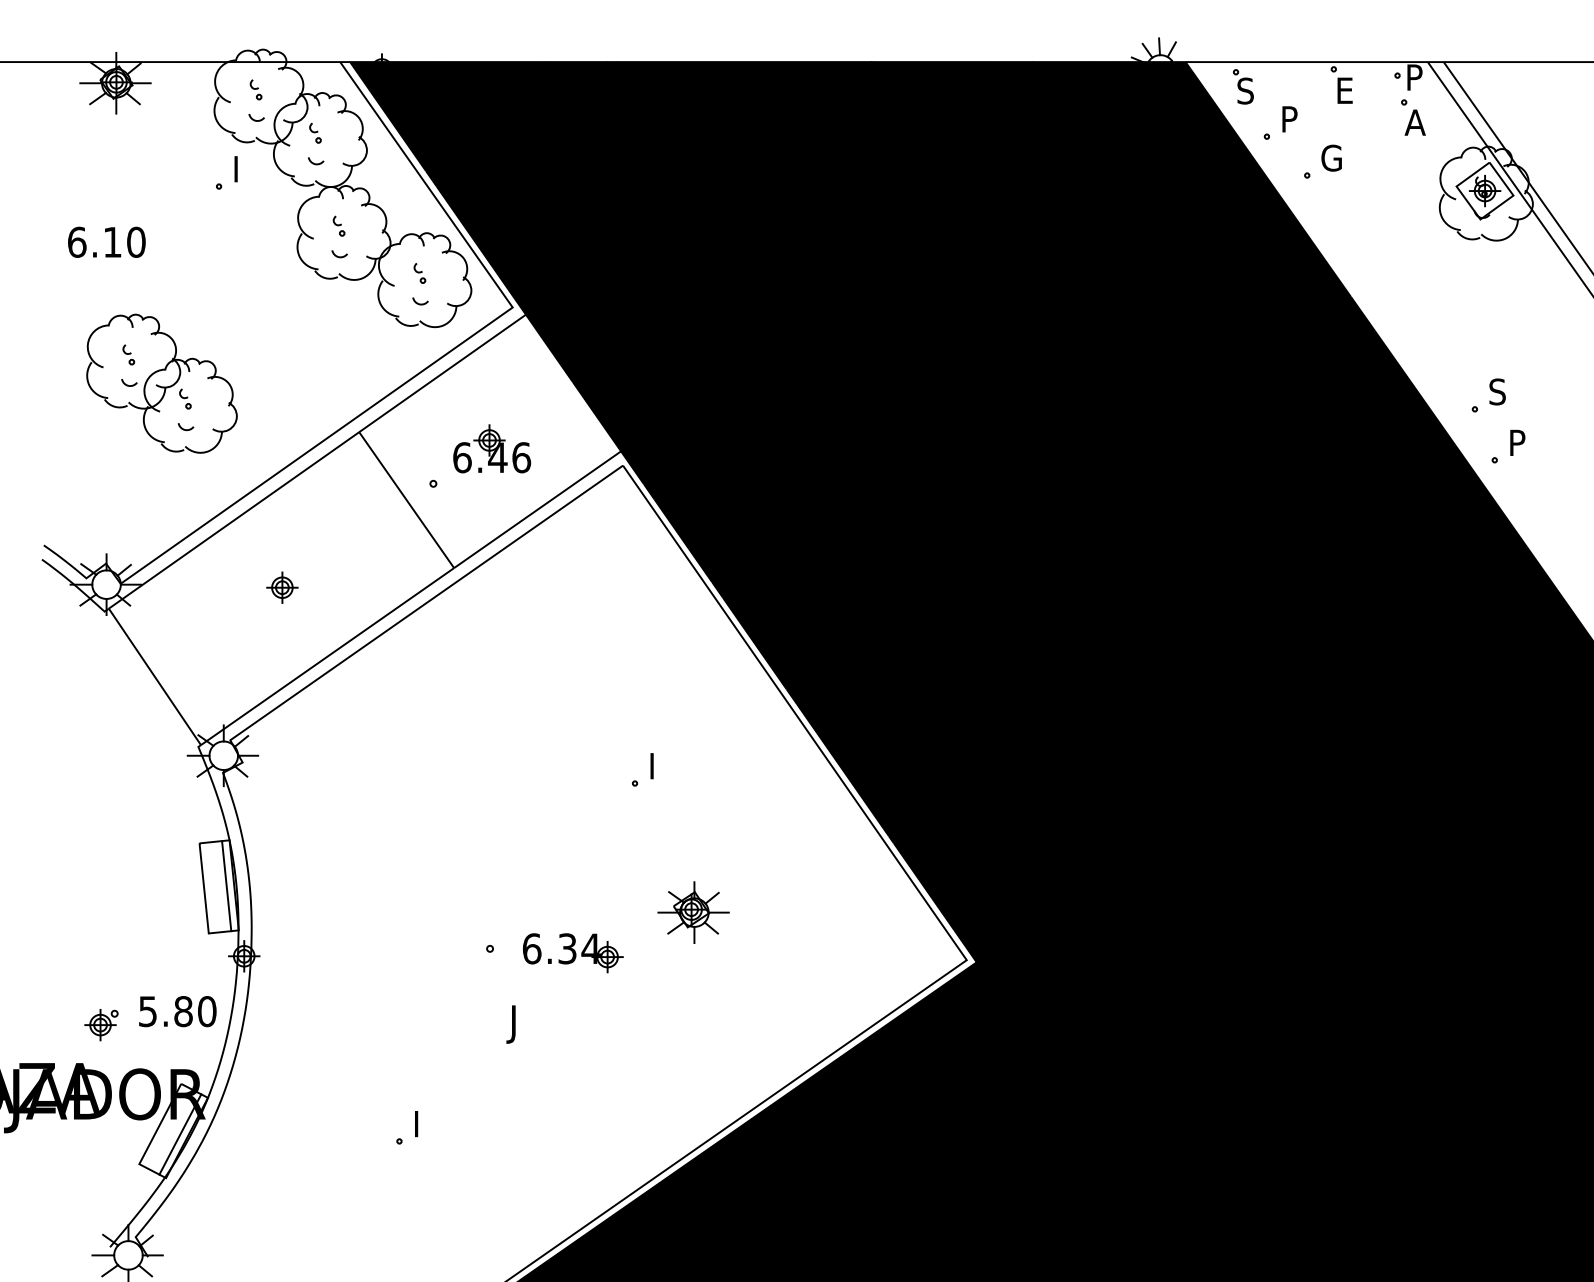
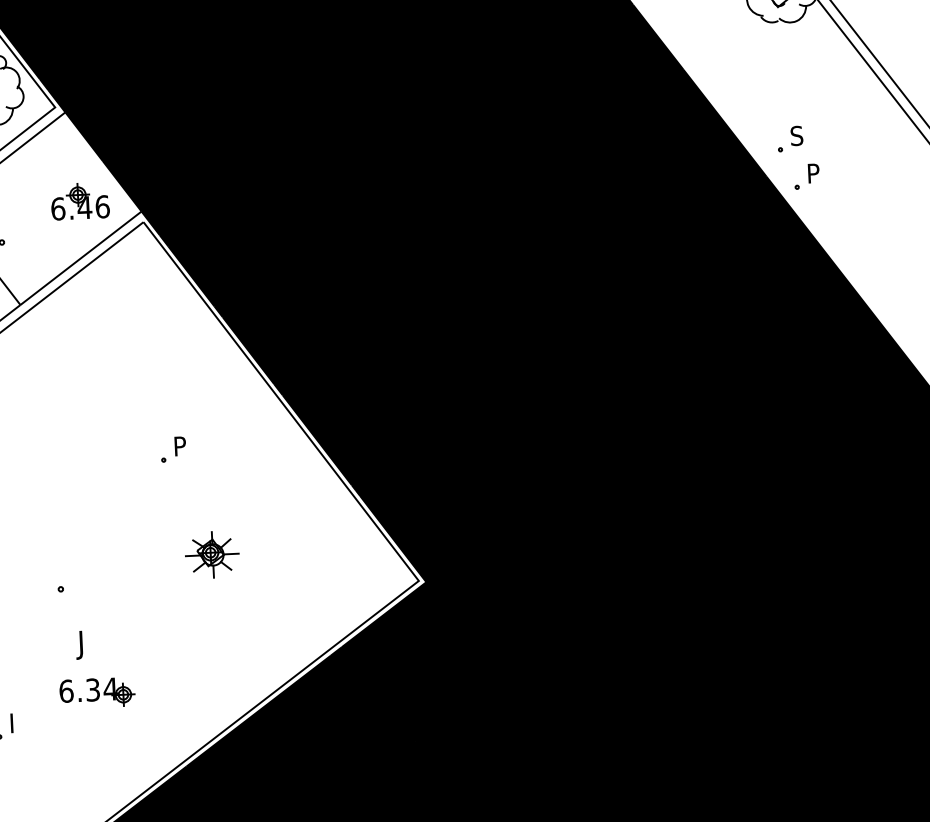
part: (492, 448) -> (80, 200), moved
text: (659, 760) -> (181, 442), I -> P
part: (573, 953) -> (97, 693), moved

